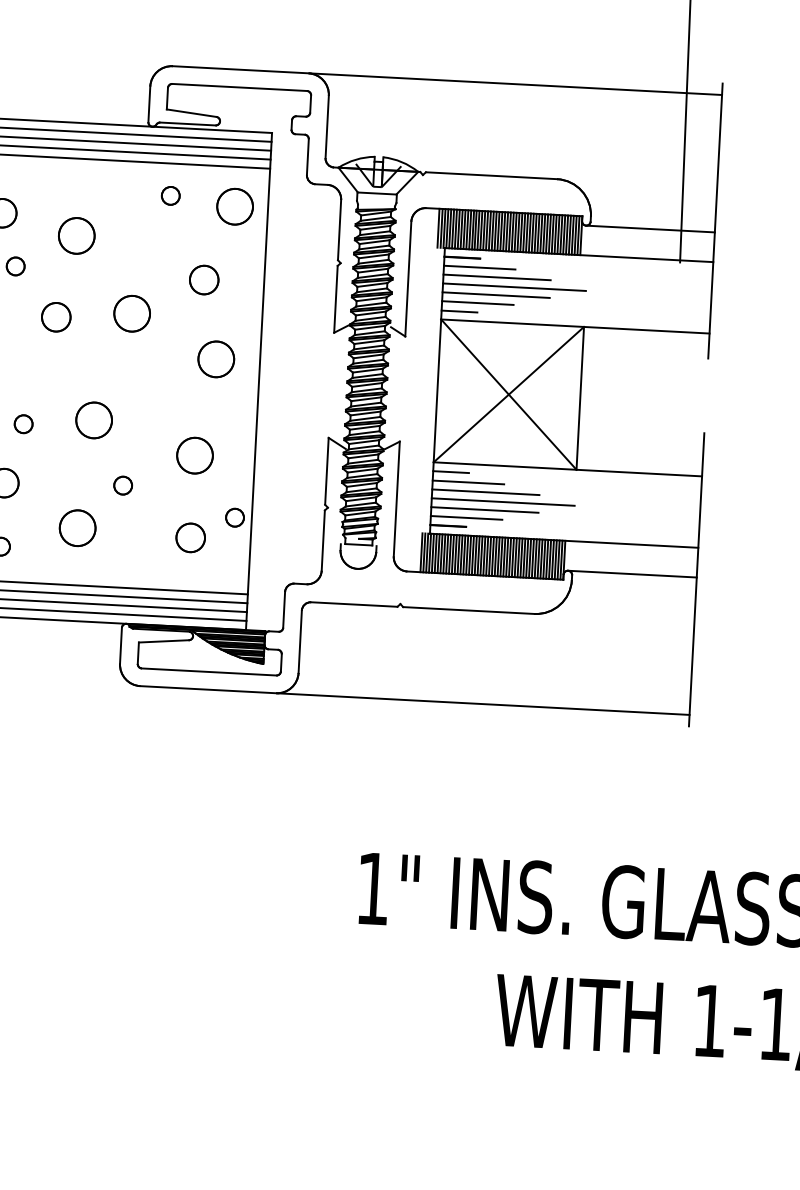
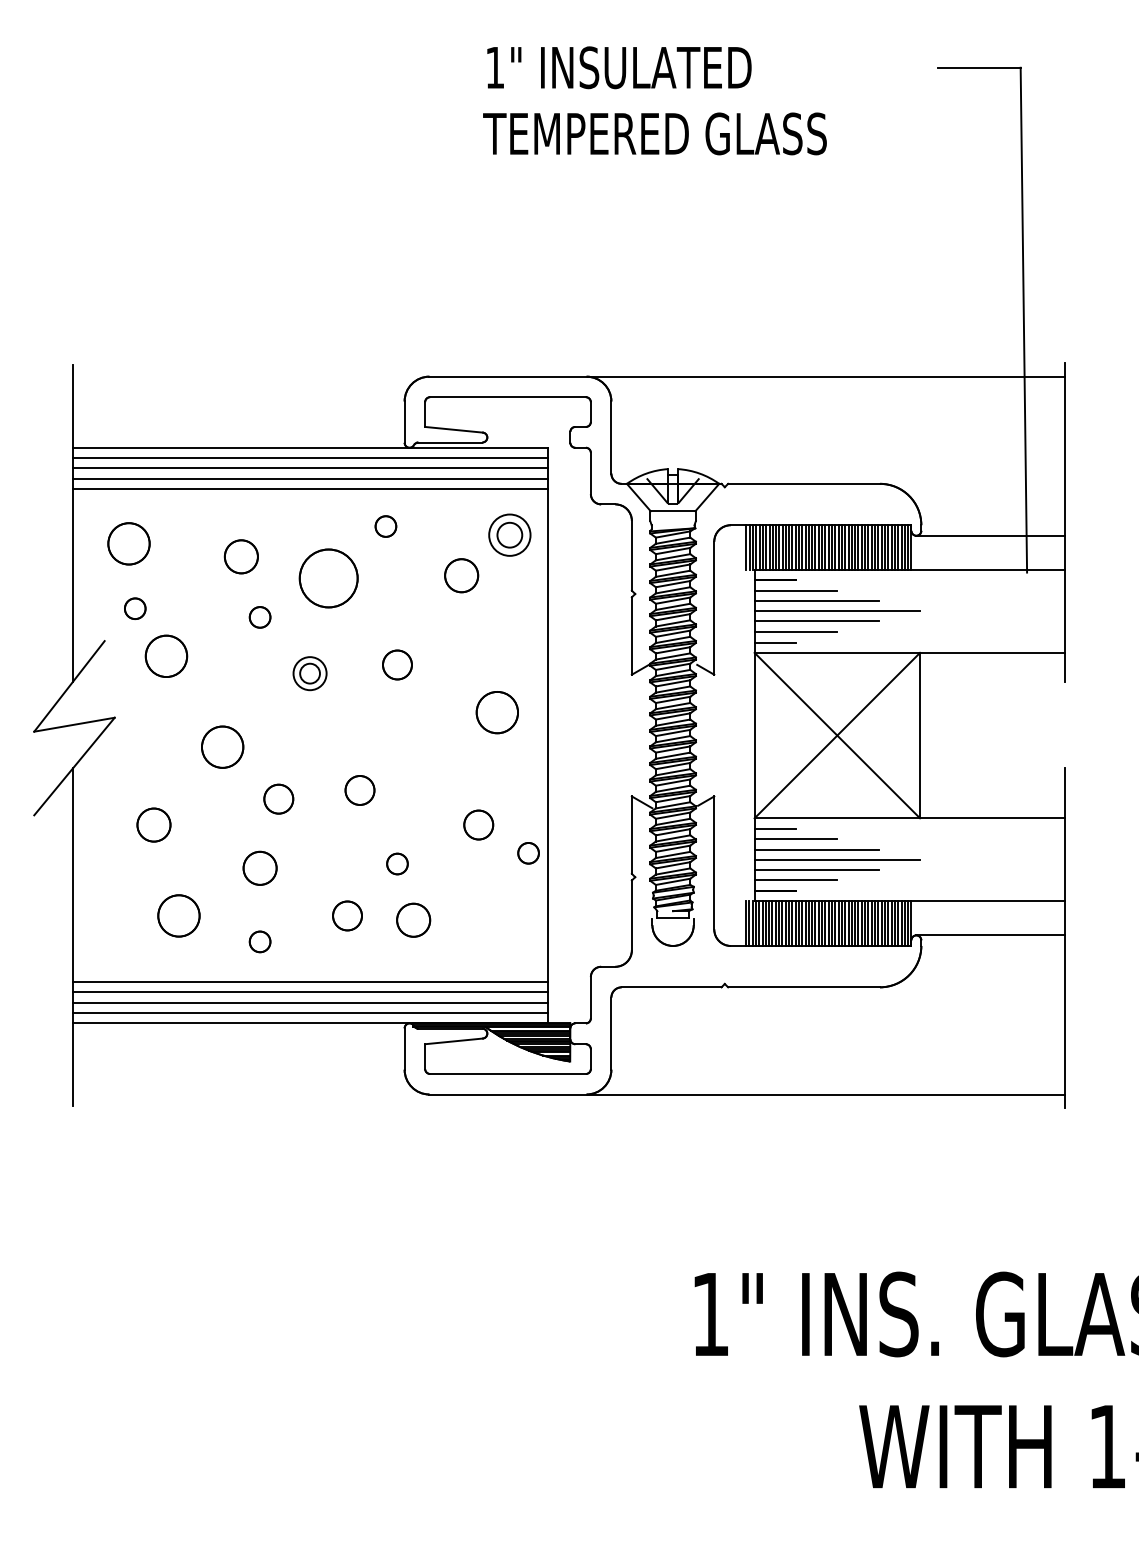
part: (170, 195) -> (385, 526), moved
circle: (234, 206) -> (509, 534), size x0.6
part: (76, 235) -> (328, 578), size x1.4
circle: (204, 279) -> (461, 575), moved
part: (132, 313) -> (397, 664), size x0.7
circle: (55, 317) -> (309, 673), size x0.6
part: (93, 420) -> (359, 790), size x0.7
part: (23, 423) -> (278, 798), size x1.4
circle: (194, 455) -> (478, 824), size x0.7
circle: (234, 517) -> (528, 853), moved
part: (77, 527) -> (347, 915), size x0.7
circle: (190, 537) -> (413, 919), moved

